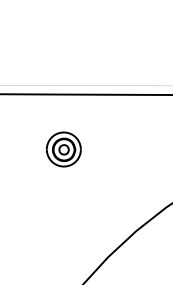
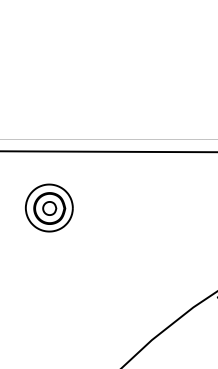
part: (63, 149) -> (48, 208), moved

